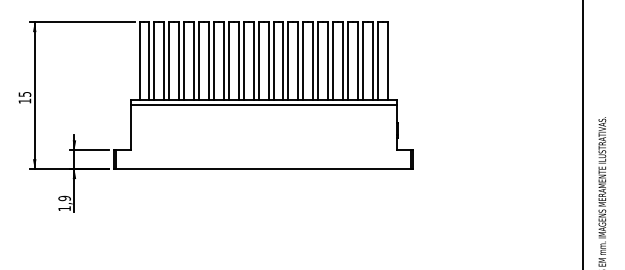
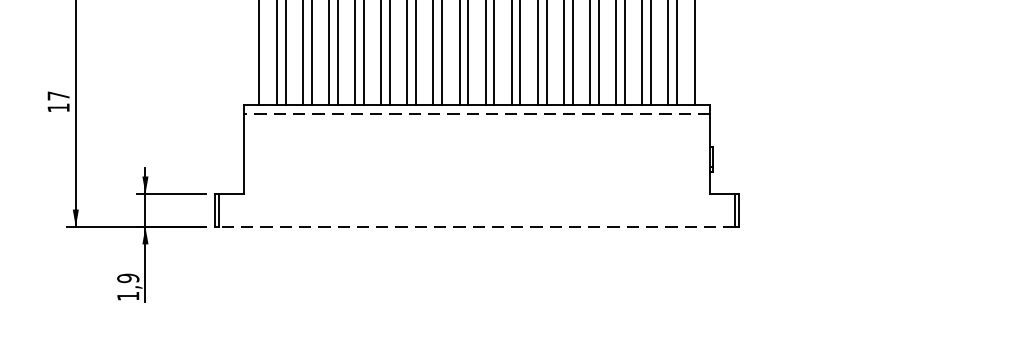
text: (24, 94) -> (57, 96), 15 -> 17
line: (263, 104) -> (476, 113), solid -> dashed
line: (263, 169) -> (476, 227), solid -> dashed

